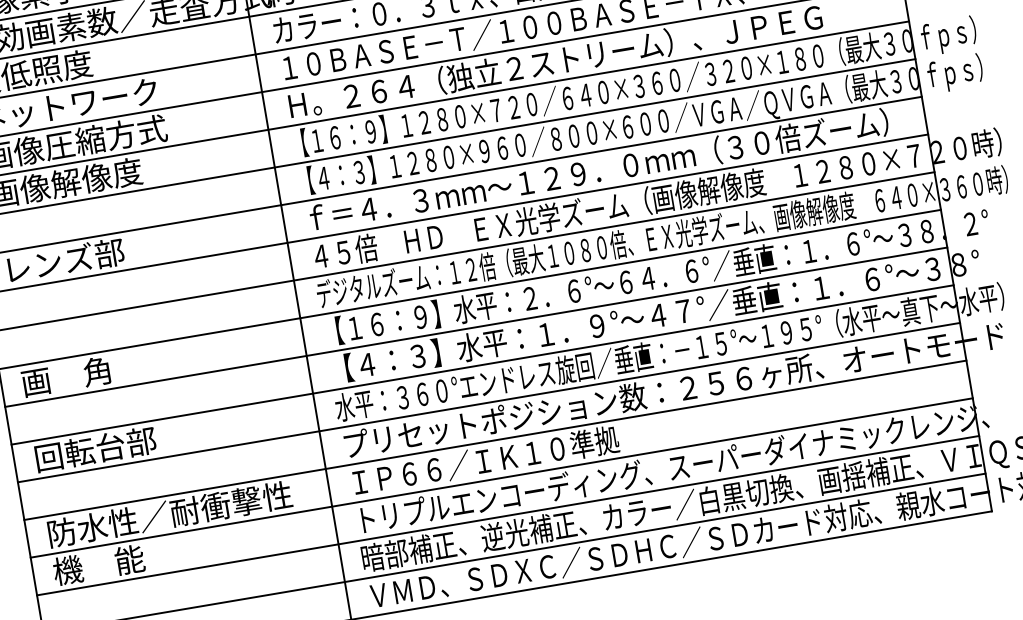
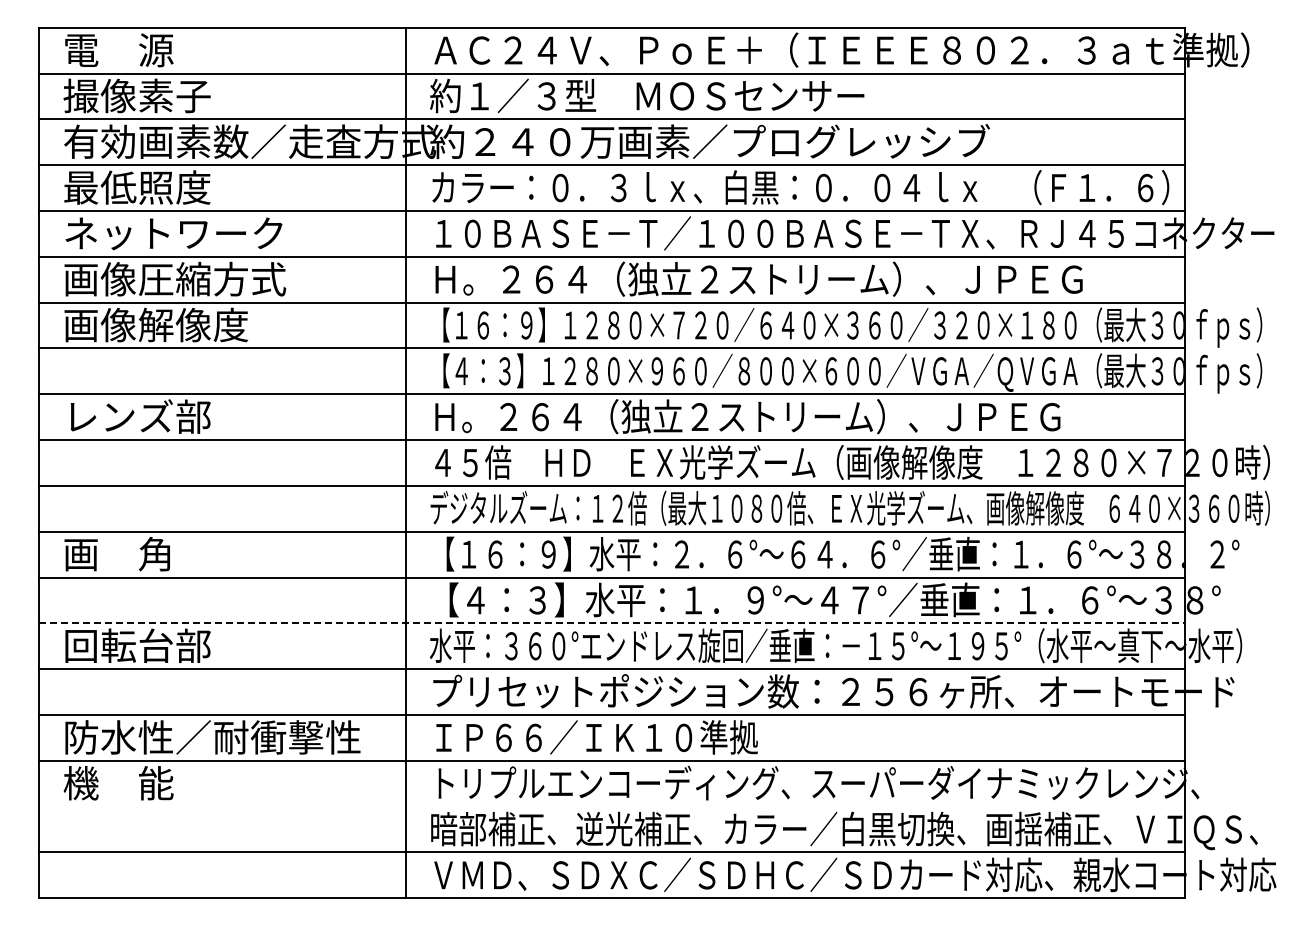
text: (597, 170) -> (787, 416), ｆ＝４．３ｍｍ～１２９．０ｍｍ（３０倍ズーム） -> Ｈ。２６４（独立２ストリーム）、ＪＰＥＧ
line: (482, 364) -> (612, 623), solid -> dashed
line: (508, 515) -> (612, 806), removed

